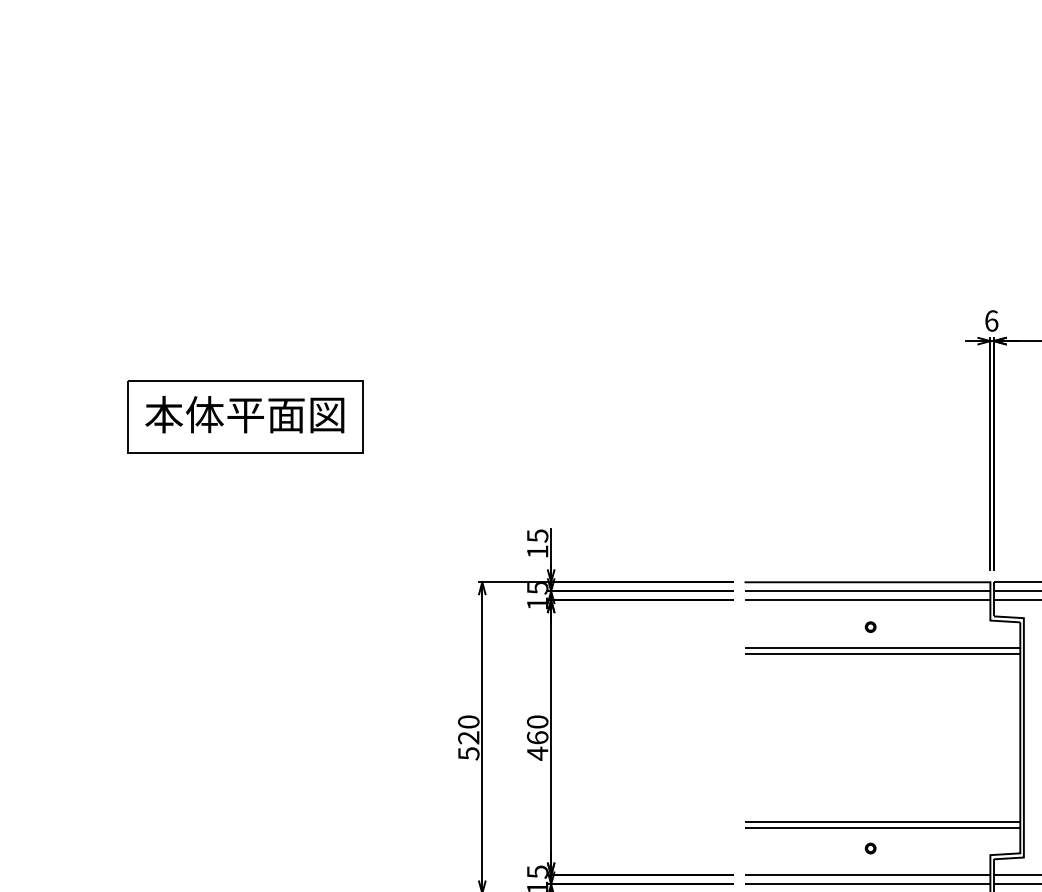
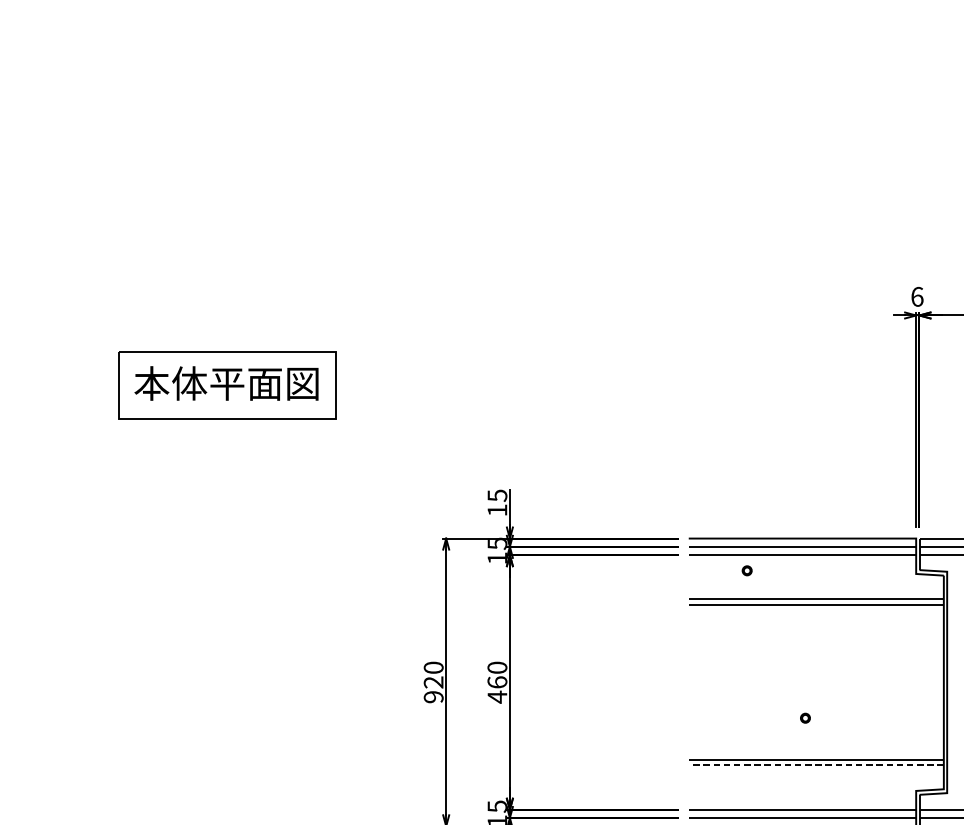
part: (870, 626) -> (747, 570), moved
text: (468, 753) -> (433, 696), 520 -> 920
line: (882, 827) -> (816, 765), solid -> dashed
part: (870, 848) -> (805, 718), moved

